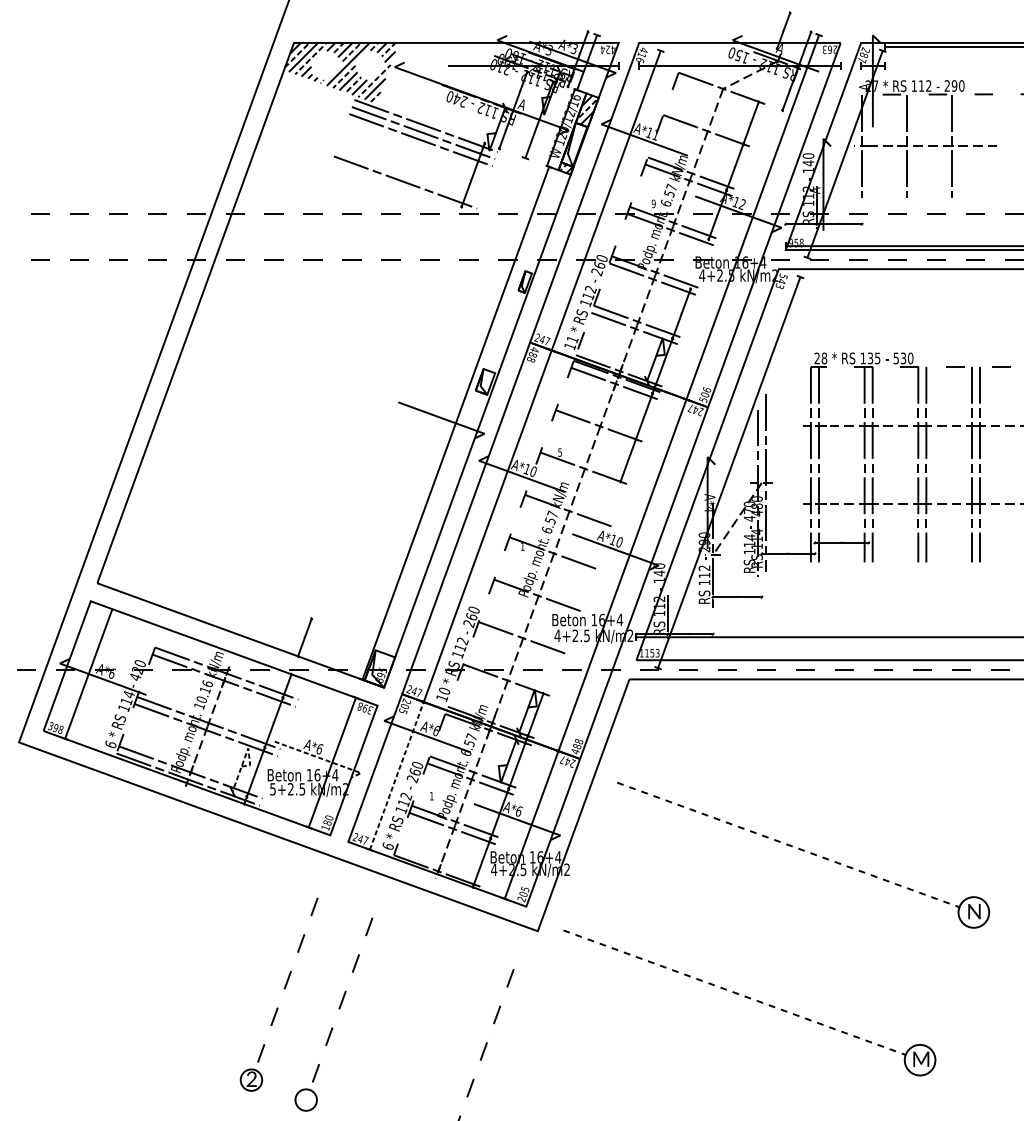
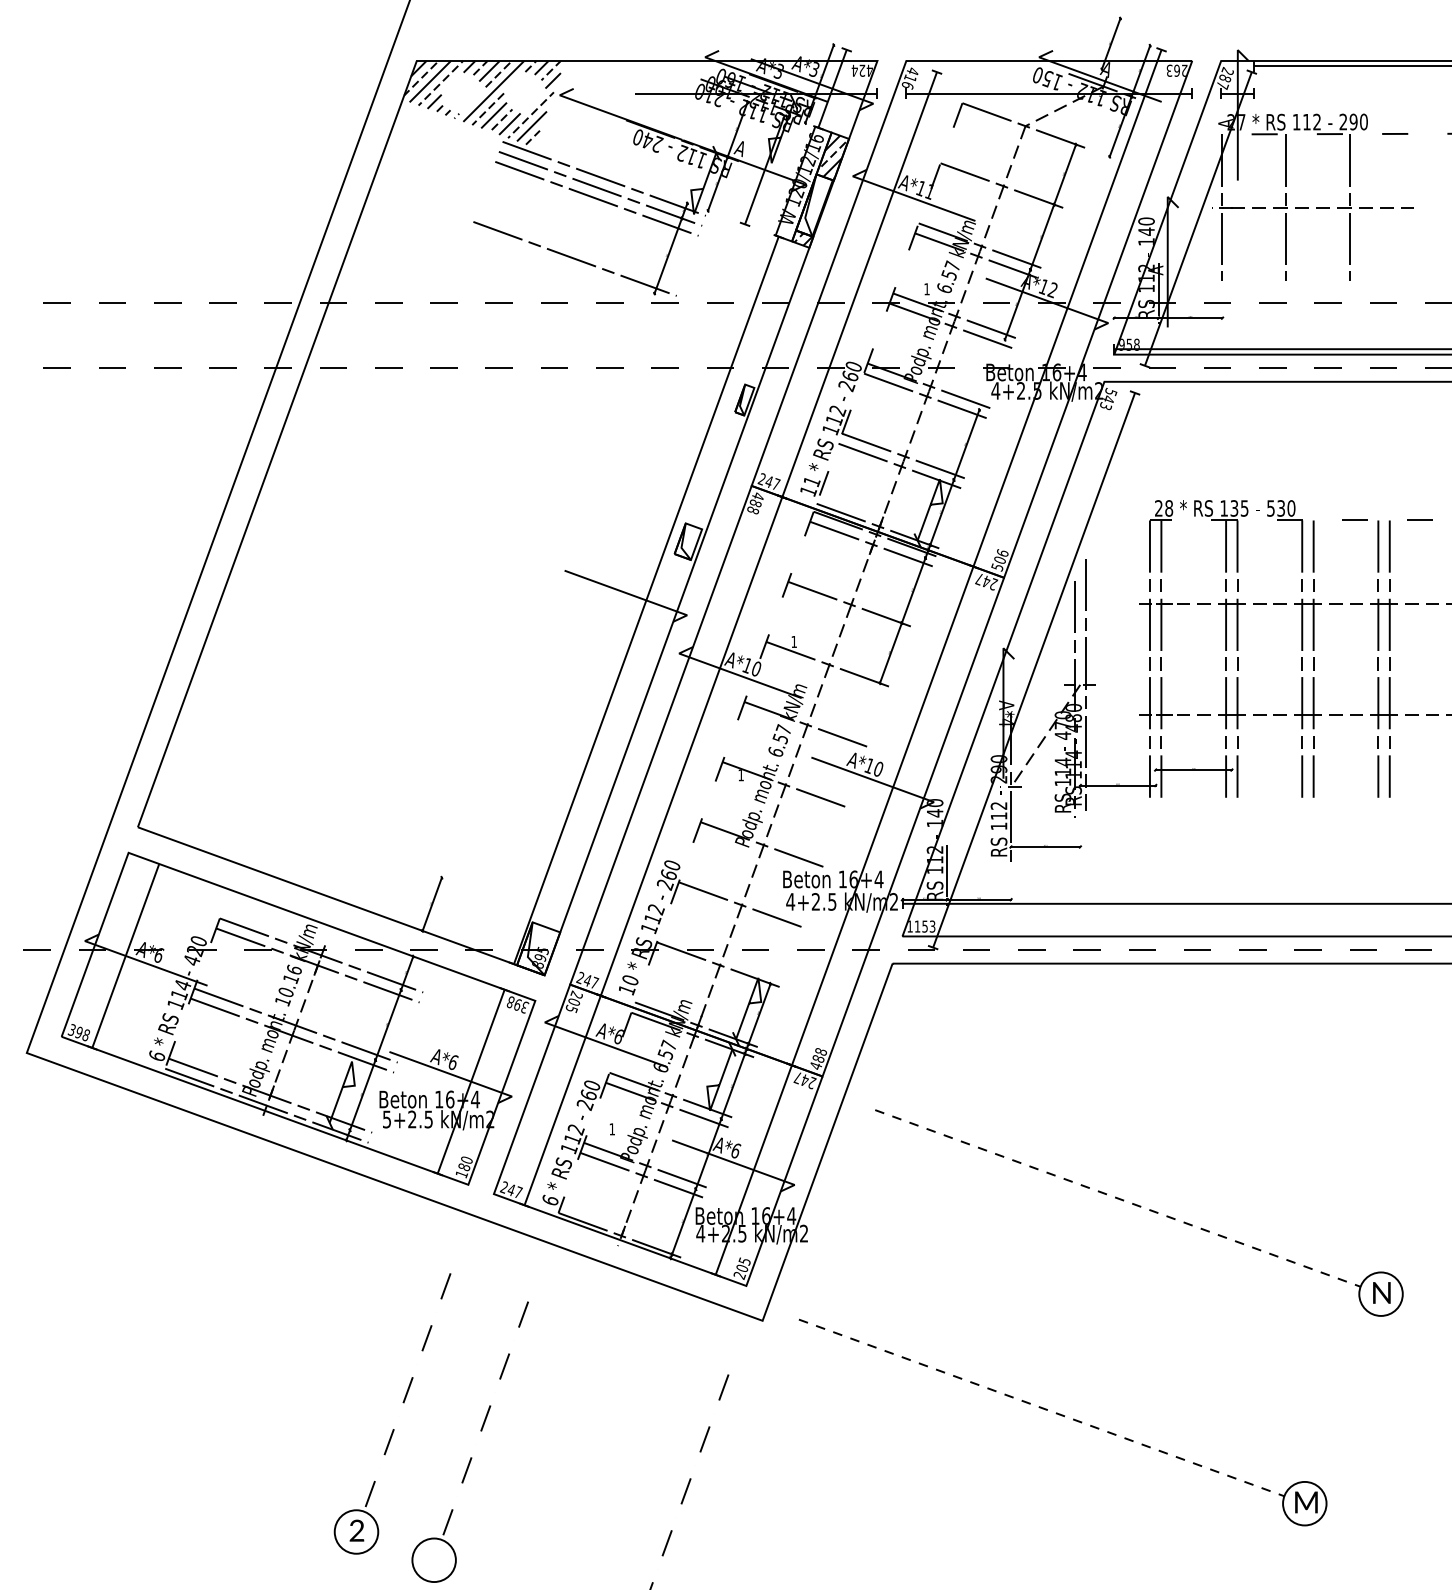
text: (653, 204) -> (926, 289), 9 -> 1
text: (559, 452) -> (793, 642), 5 -> 1
line: (245, 756) -> (347, 1073), dashed -> solid
line: (323, 759) -> (458, 1077), dashed -> solid
line: (396, 775) -> (562, 1100), dashed -> solid
circle: (251, 1079) -> (356, 1531), size x1.43
circle: (305, 1100) -> (433, 1560), size x1.43

